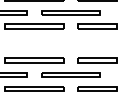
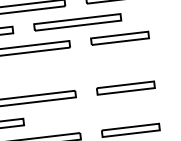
part: (70, 74) -> (88, 113), removed

